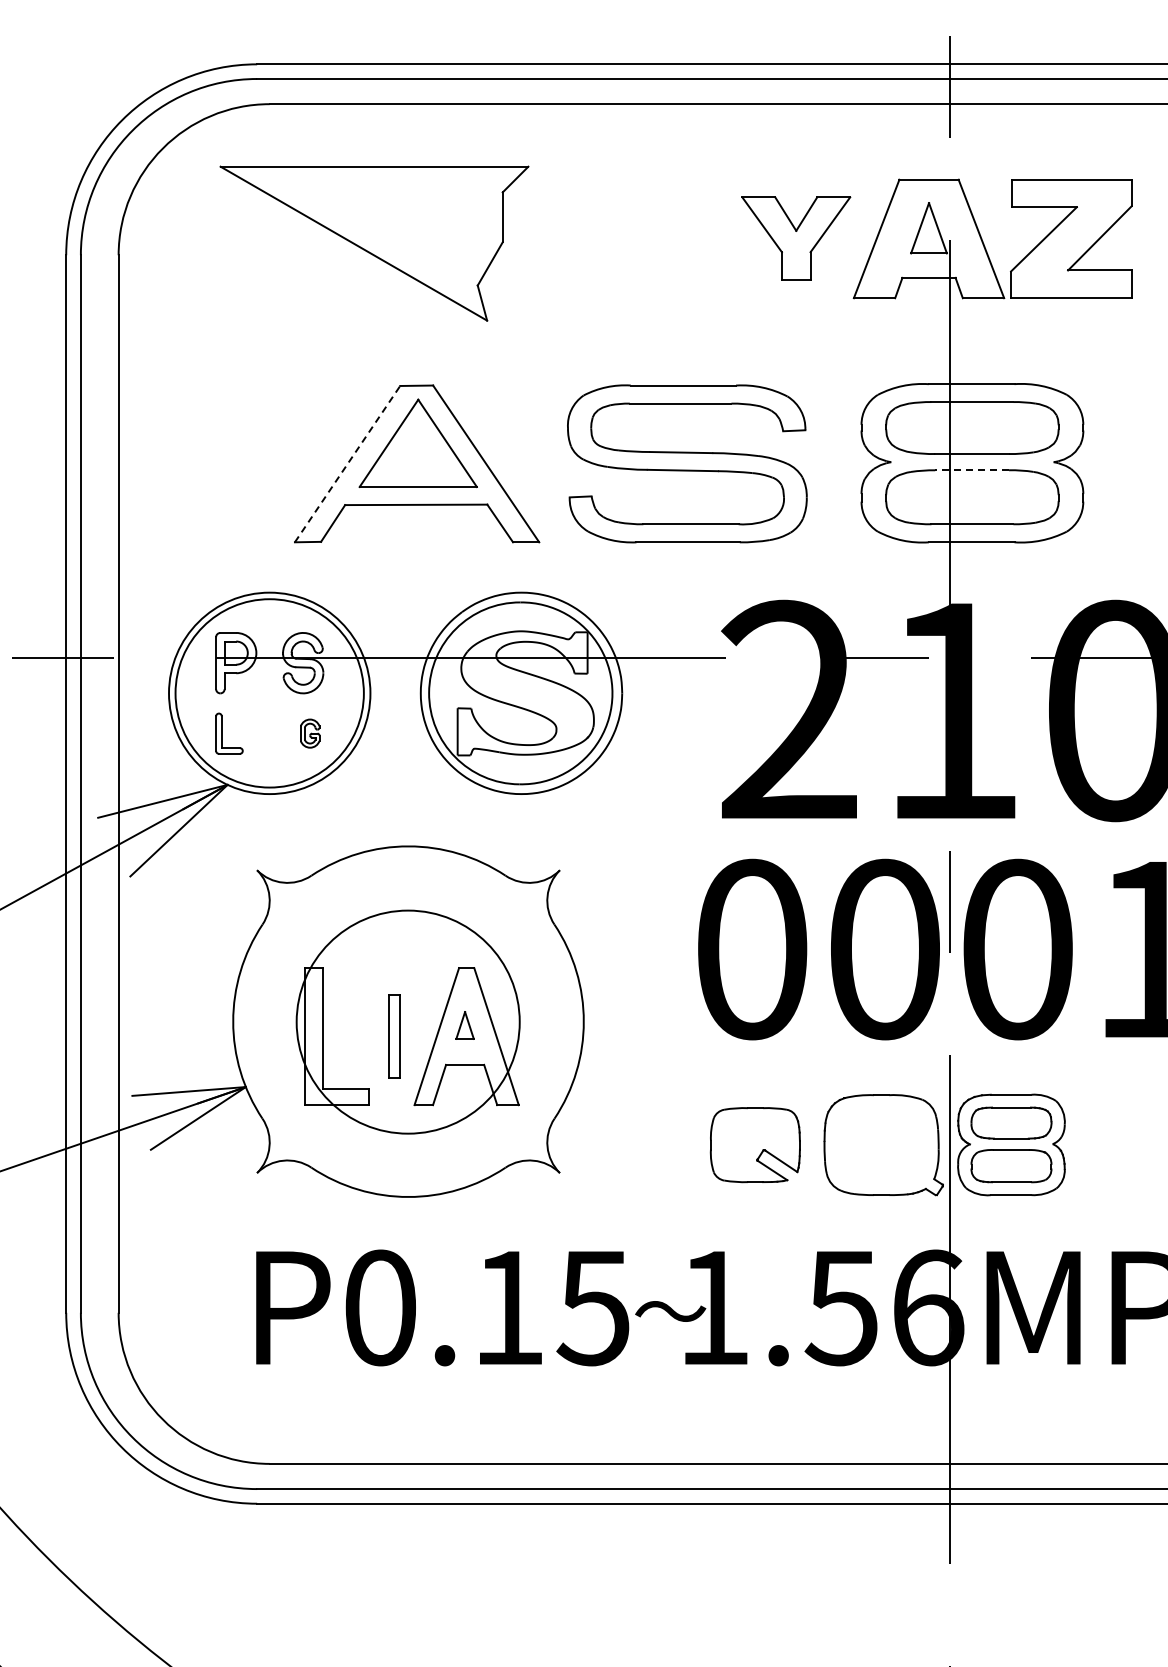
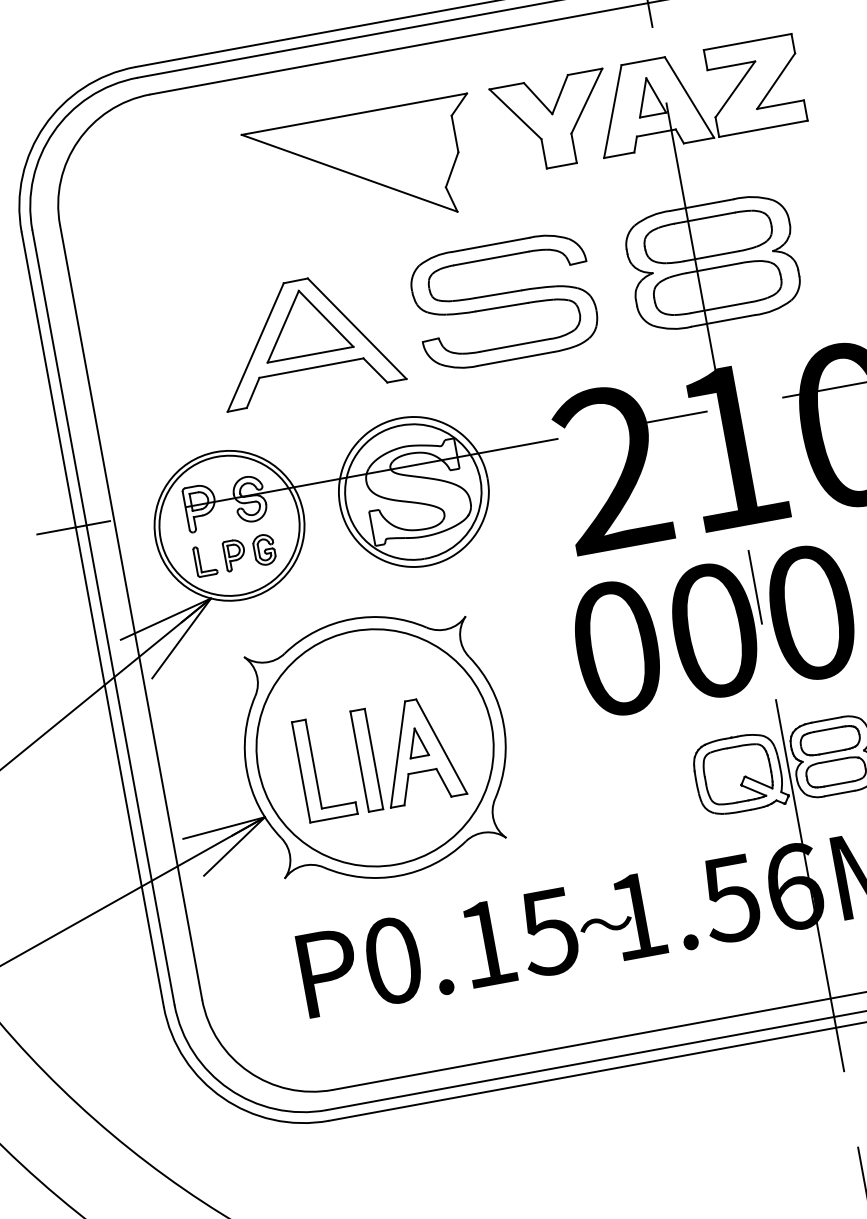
part: (796, 238) -> (554, 122), size x1.43
part: (374, 243) -> (364, 170), moved
line: (347, 463) -> (255, 347), dashed -> solid
line: (972, 470) -> (714, 268), dashed -> solid
part: (269, 733) -> (234, 555), added
part: (310, 733) -> (264, 549), size x1.43
circle: (407, 1021) -> (374, 747), size x1.43
part: (464, 1025) -> (416, 742), size x1.43
part: (394, 1036) -> (366, 760), size x1.67
part: (754, 1145) -> (737, 774), moved

